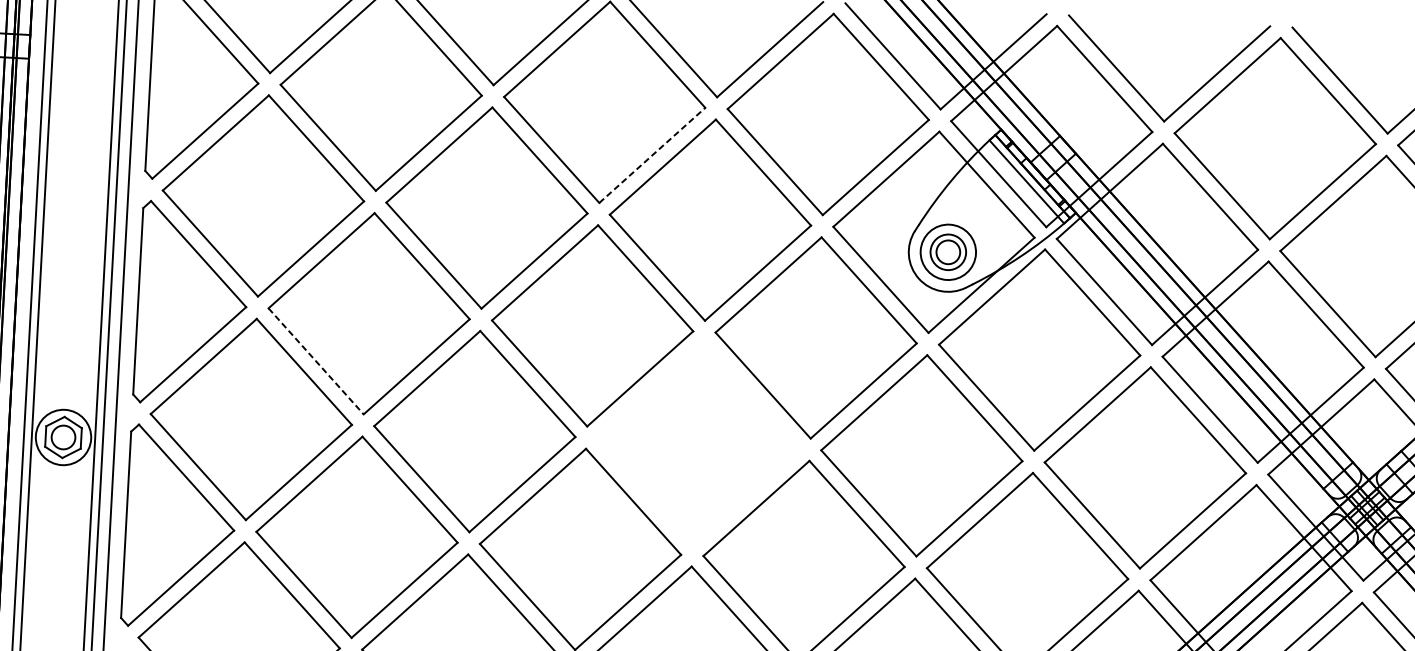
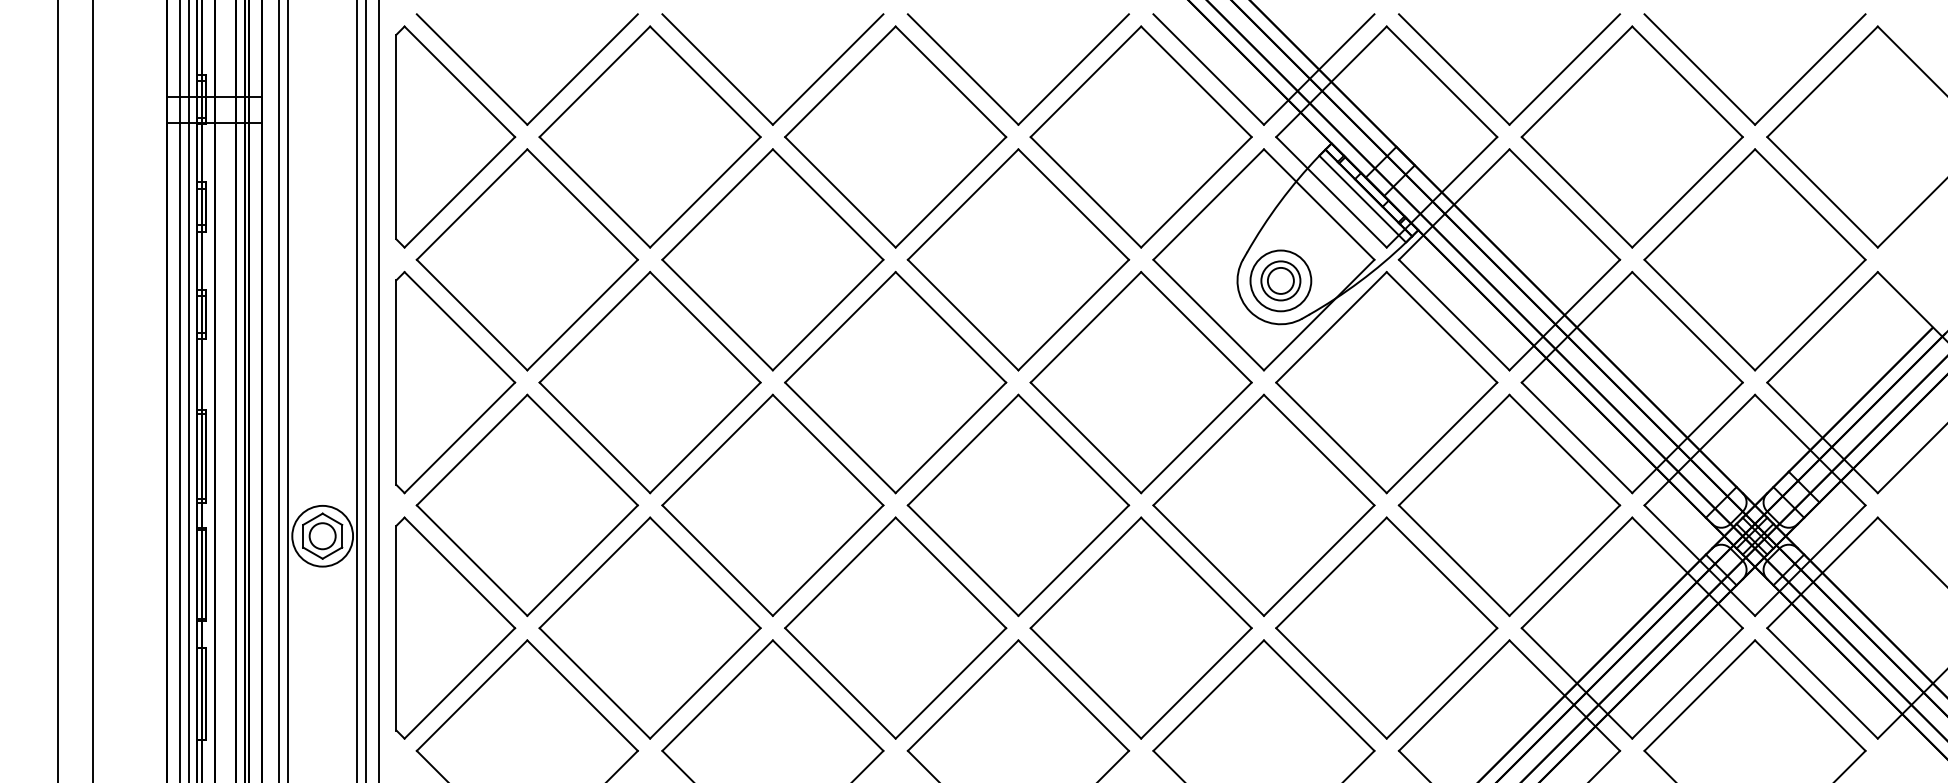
line: (652, 154) -> (951, 191), dashed -> solid
line: (316, 361) -> (595, 438), dashed -> solid
part: (698, 443) -> (1018, 505), added

